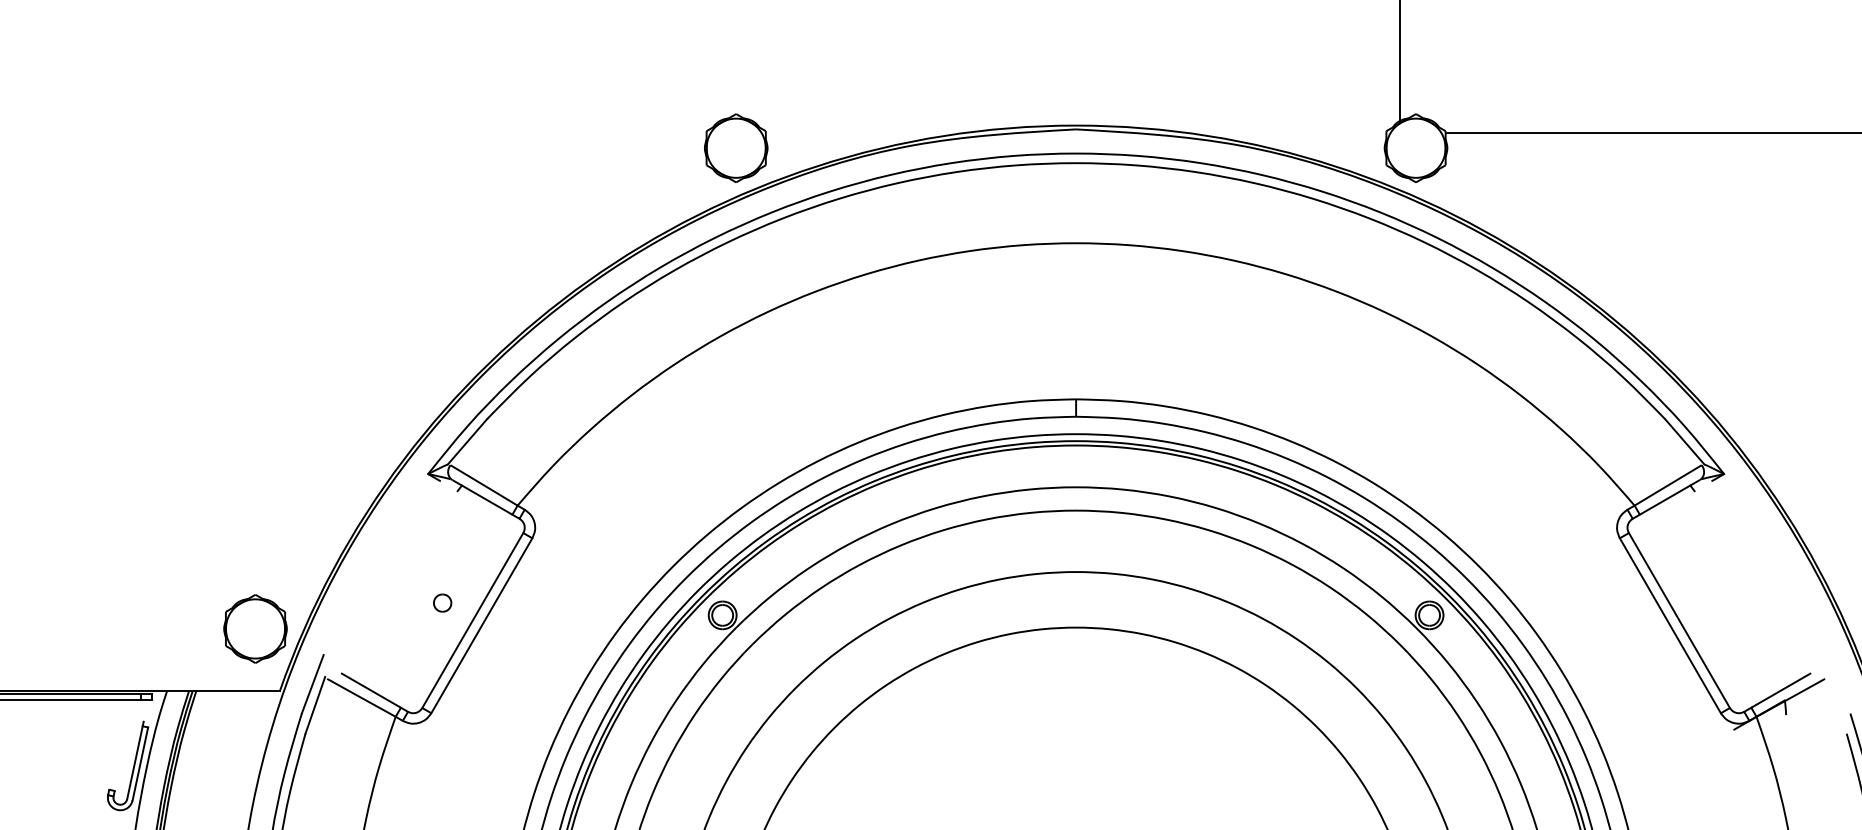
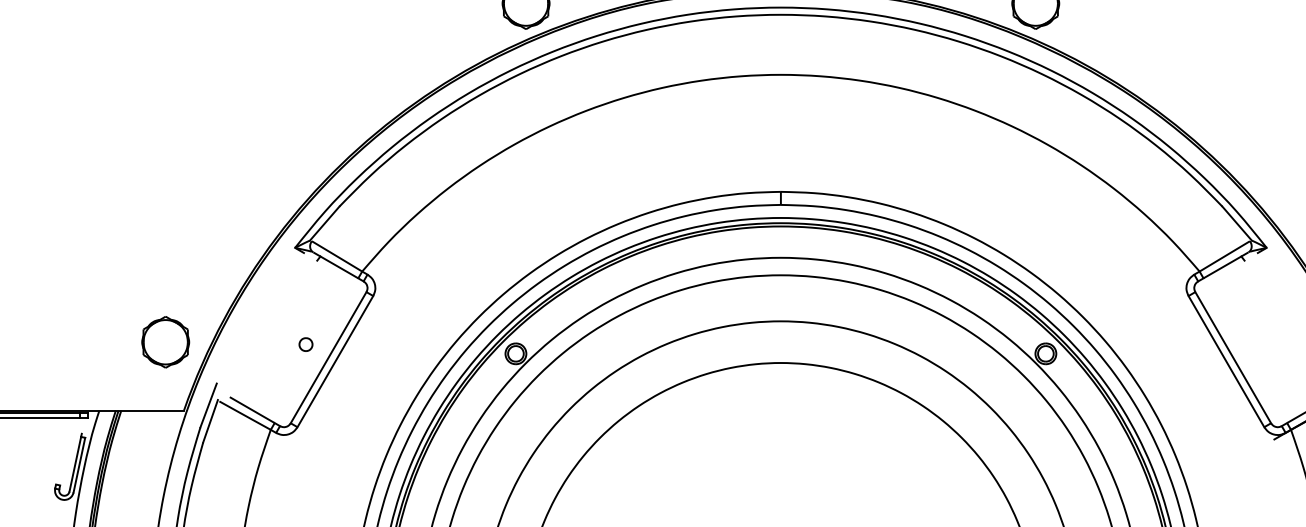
part: (255, 628) -> (165, 341), moved

